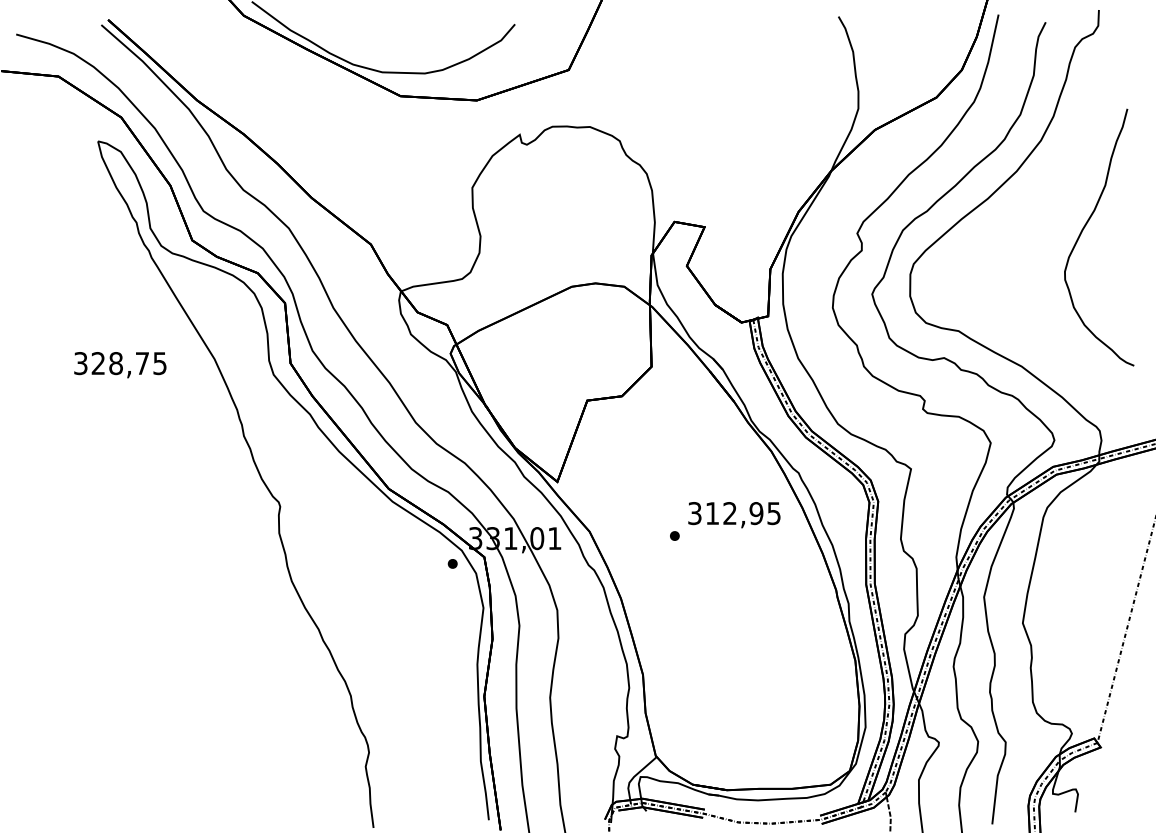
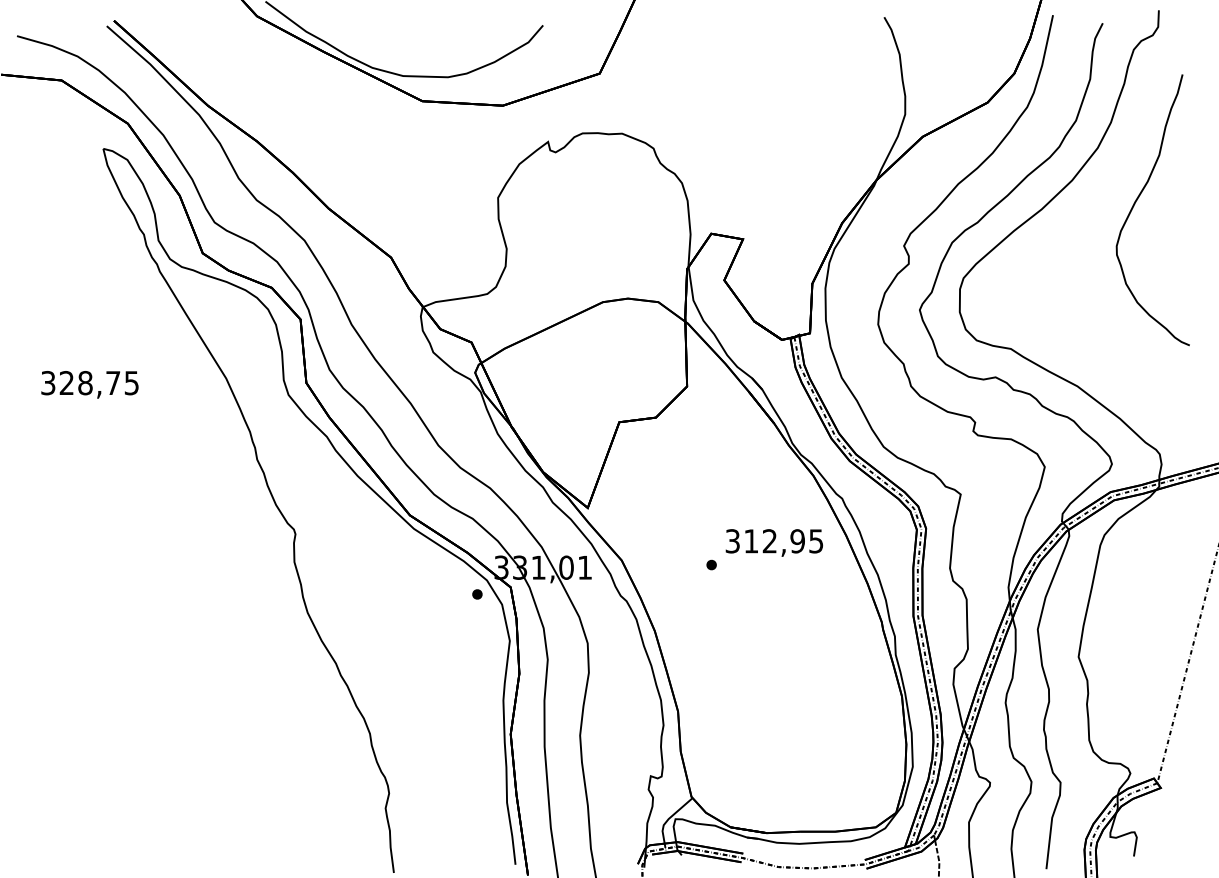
curve: (1085, 227) -> (1138, 199), moved
text: (120, 365) -> (90, 385), moved

